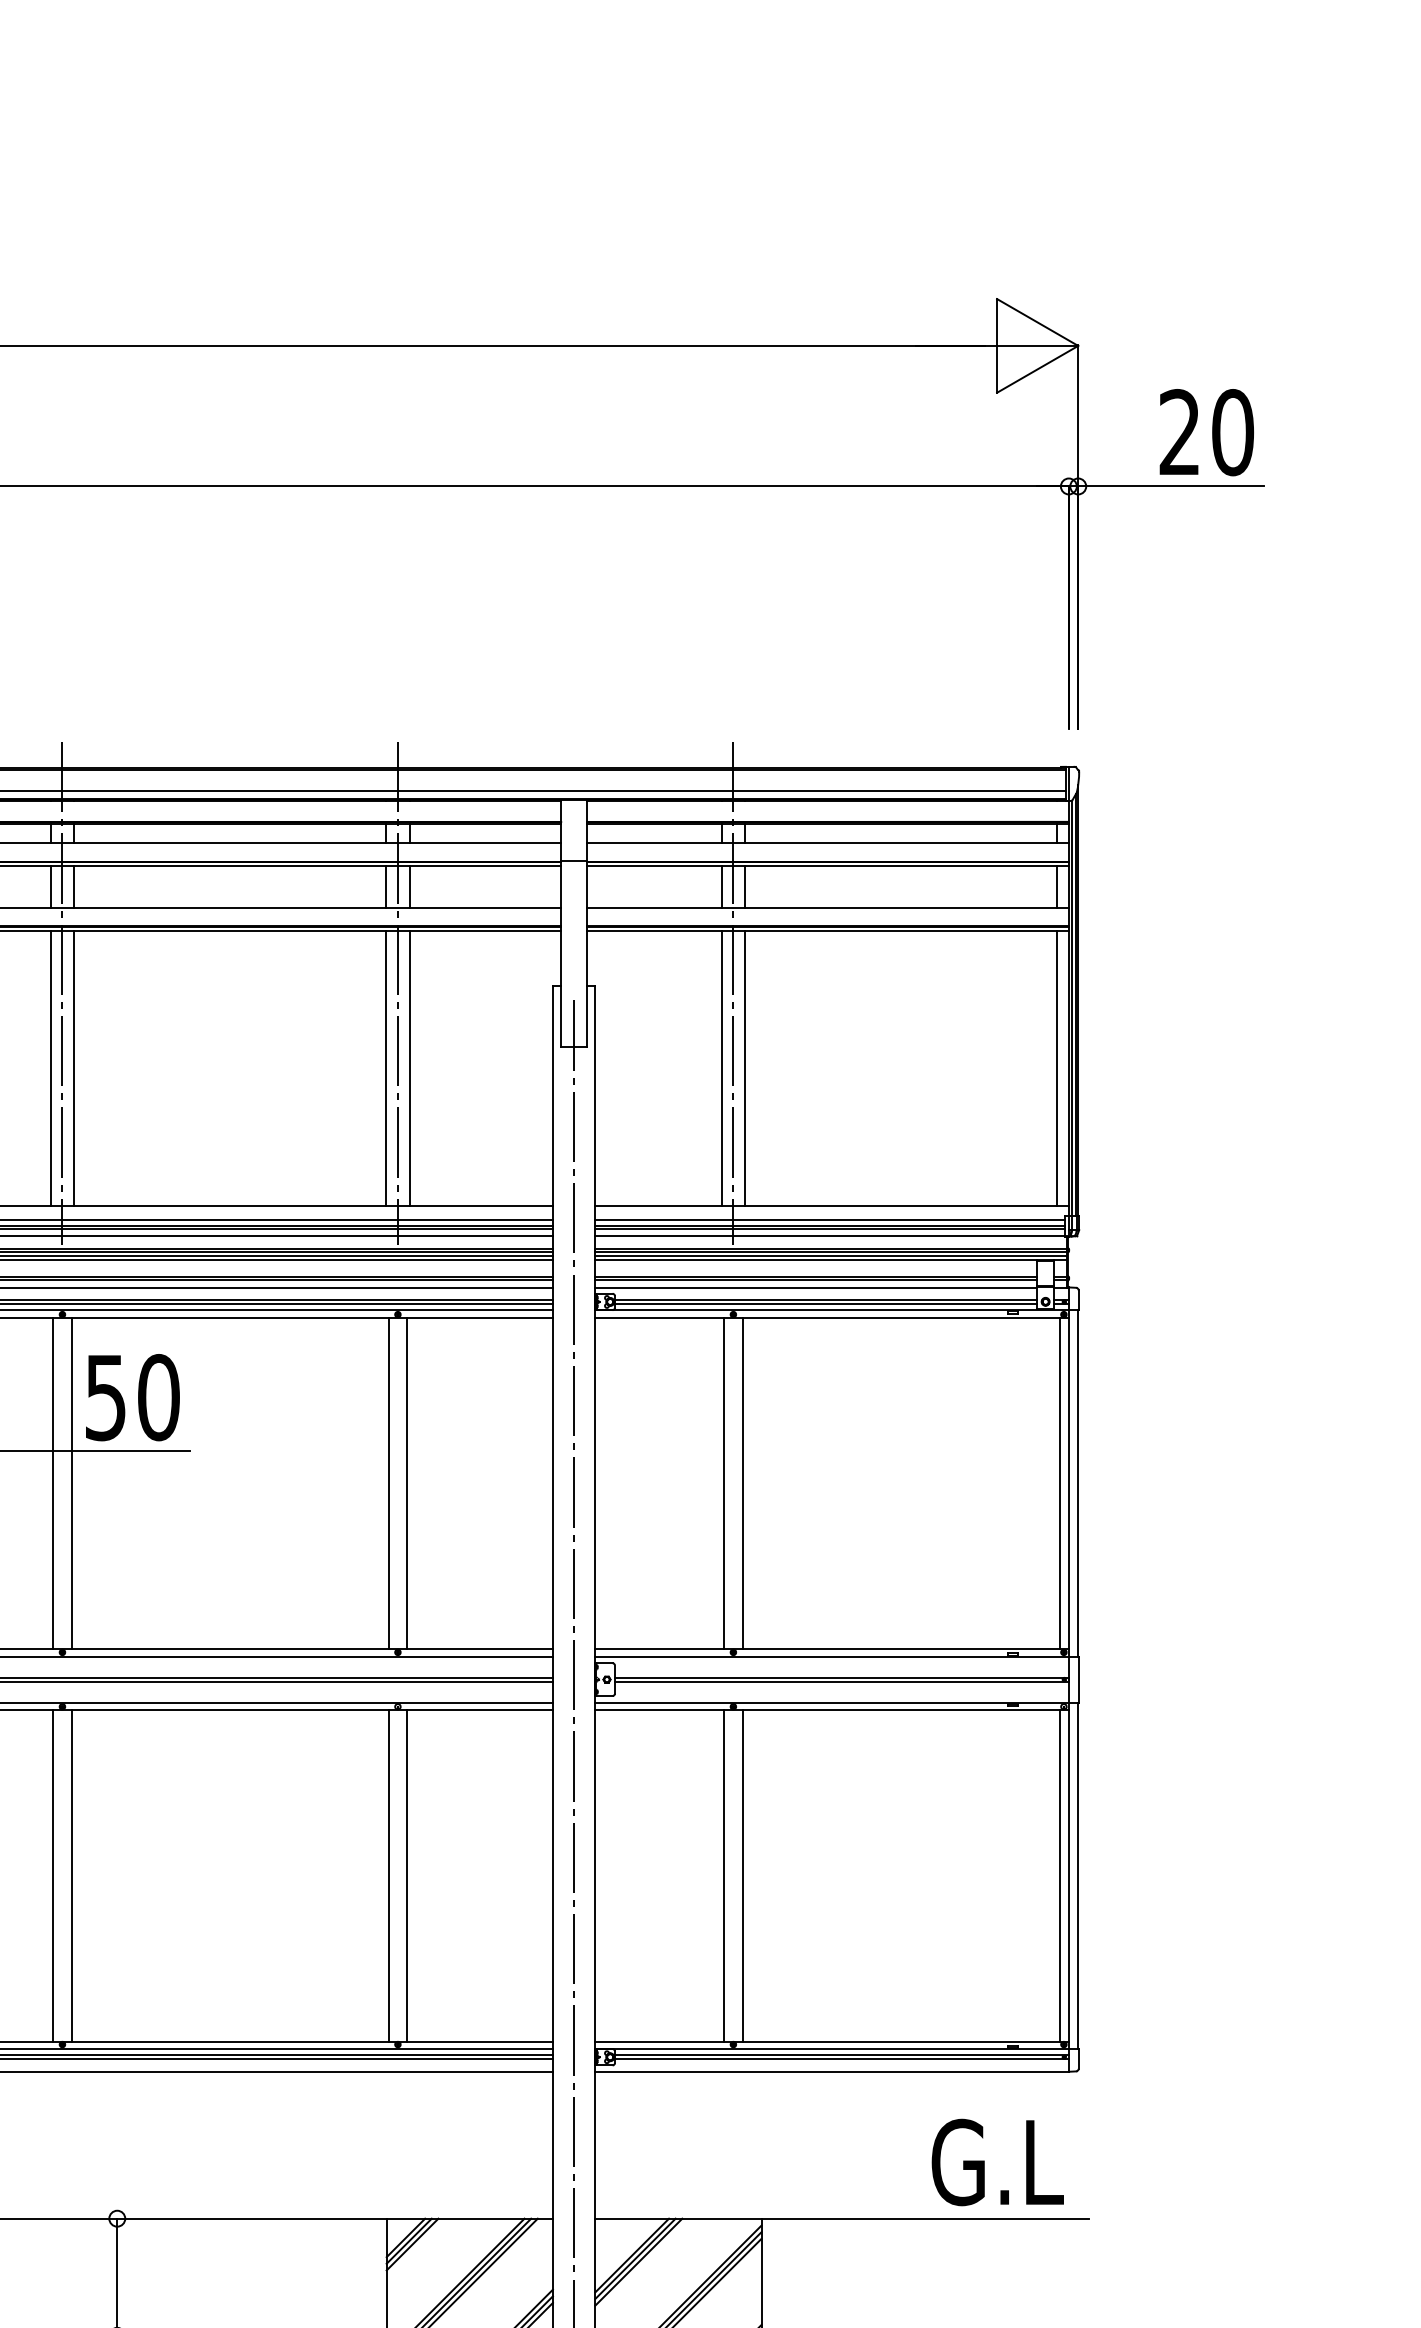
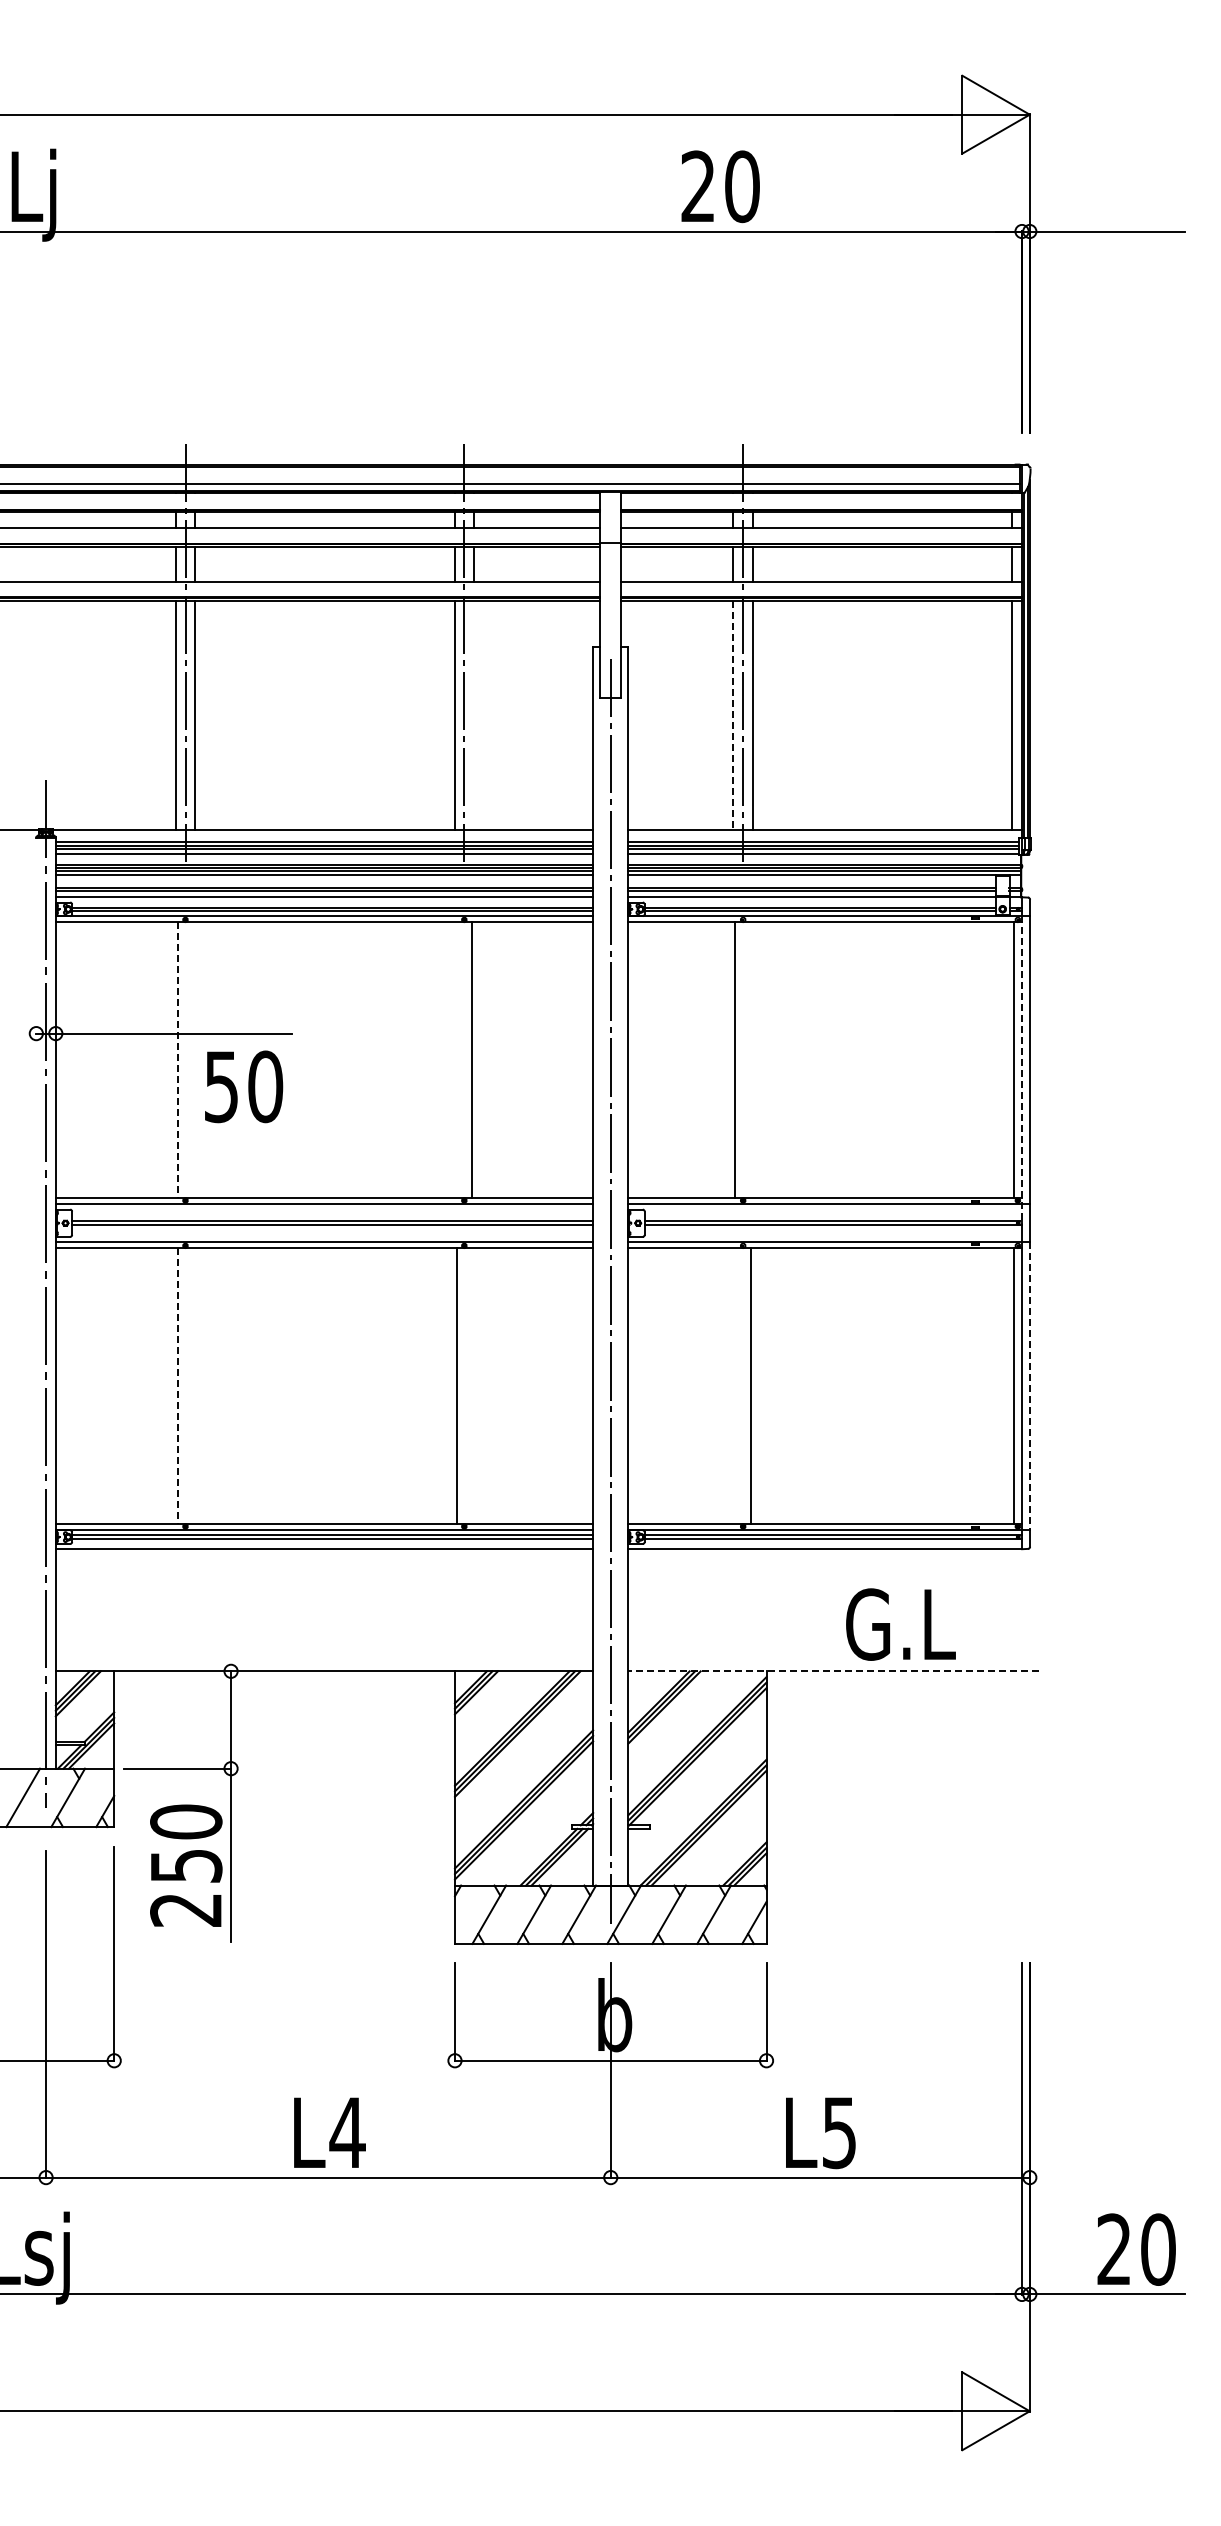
text: (1206, 432) -> (720, 186), moved
line: (410, 1068) -> (474, 715), removed
line: (721, 1068) -> (733, 715), solid -> dashed
text: (133, 1397) -> (244, 1086), moved
line: (52, 1483) -> (177, 1060), solid -> dashed
line: (72, 1483) -> (193, 1060), removed
line: (388, 1483) -> (456, 1060), removed
line: (742, 1483) -> (750, 1060), removed
line: (1069, 1495) -> (1022, 1070), solid -> dashed
line: (52, 1876) -> (177, 1386), solid -> dashed
line: (72, 1876) -> (193, 1386), removed
line: (407, 1876) -> (472, 1386), removed
line: (724, 1876) -> (735, 1386), removed
line: (1077, 1876) -> (1029, 1386), solid -> dashed
text: (997, 2162) -> (900, 1624), moved
line: (842, 2218) -> (833, 1671), solid -> dashed

